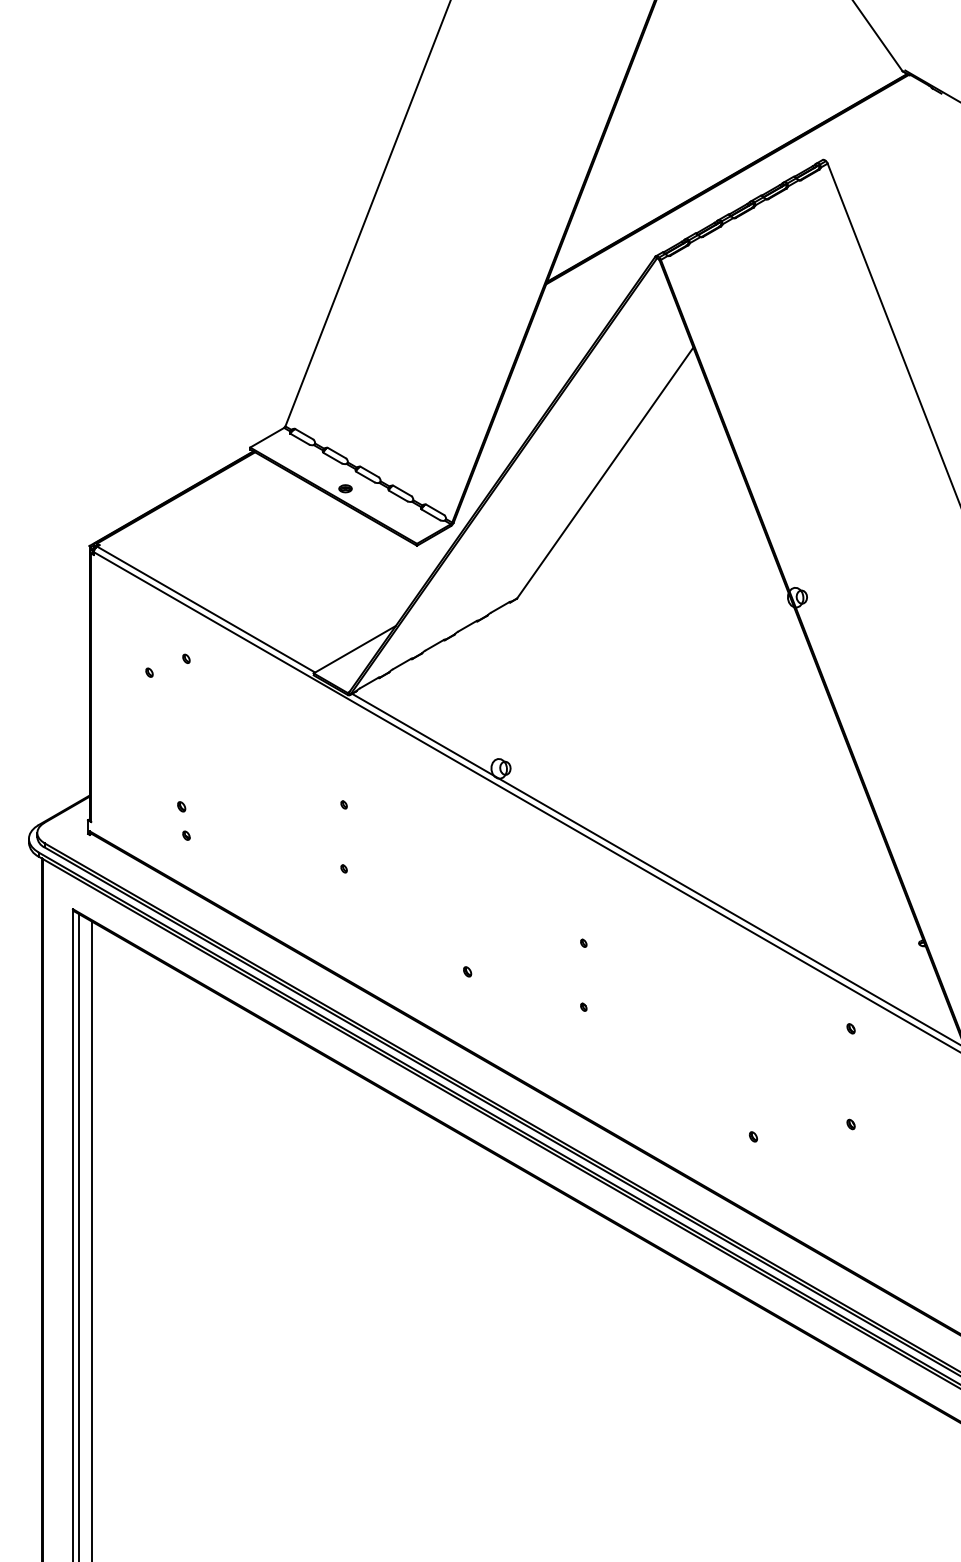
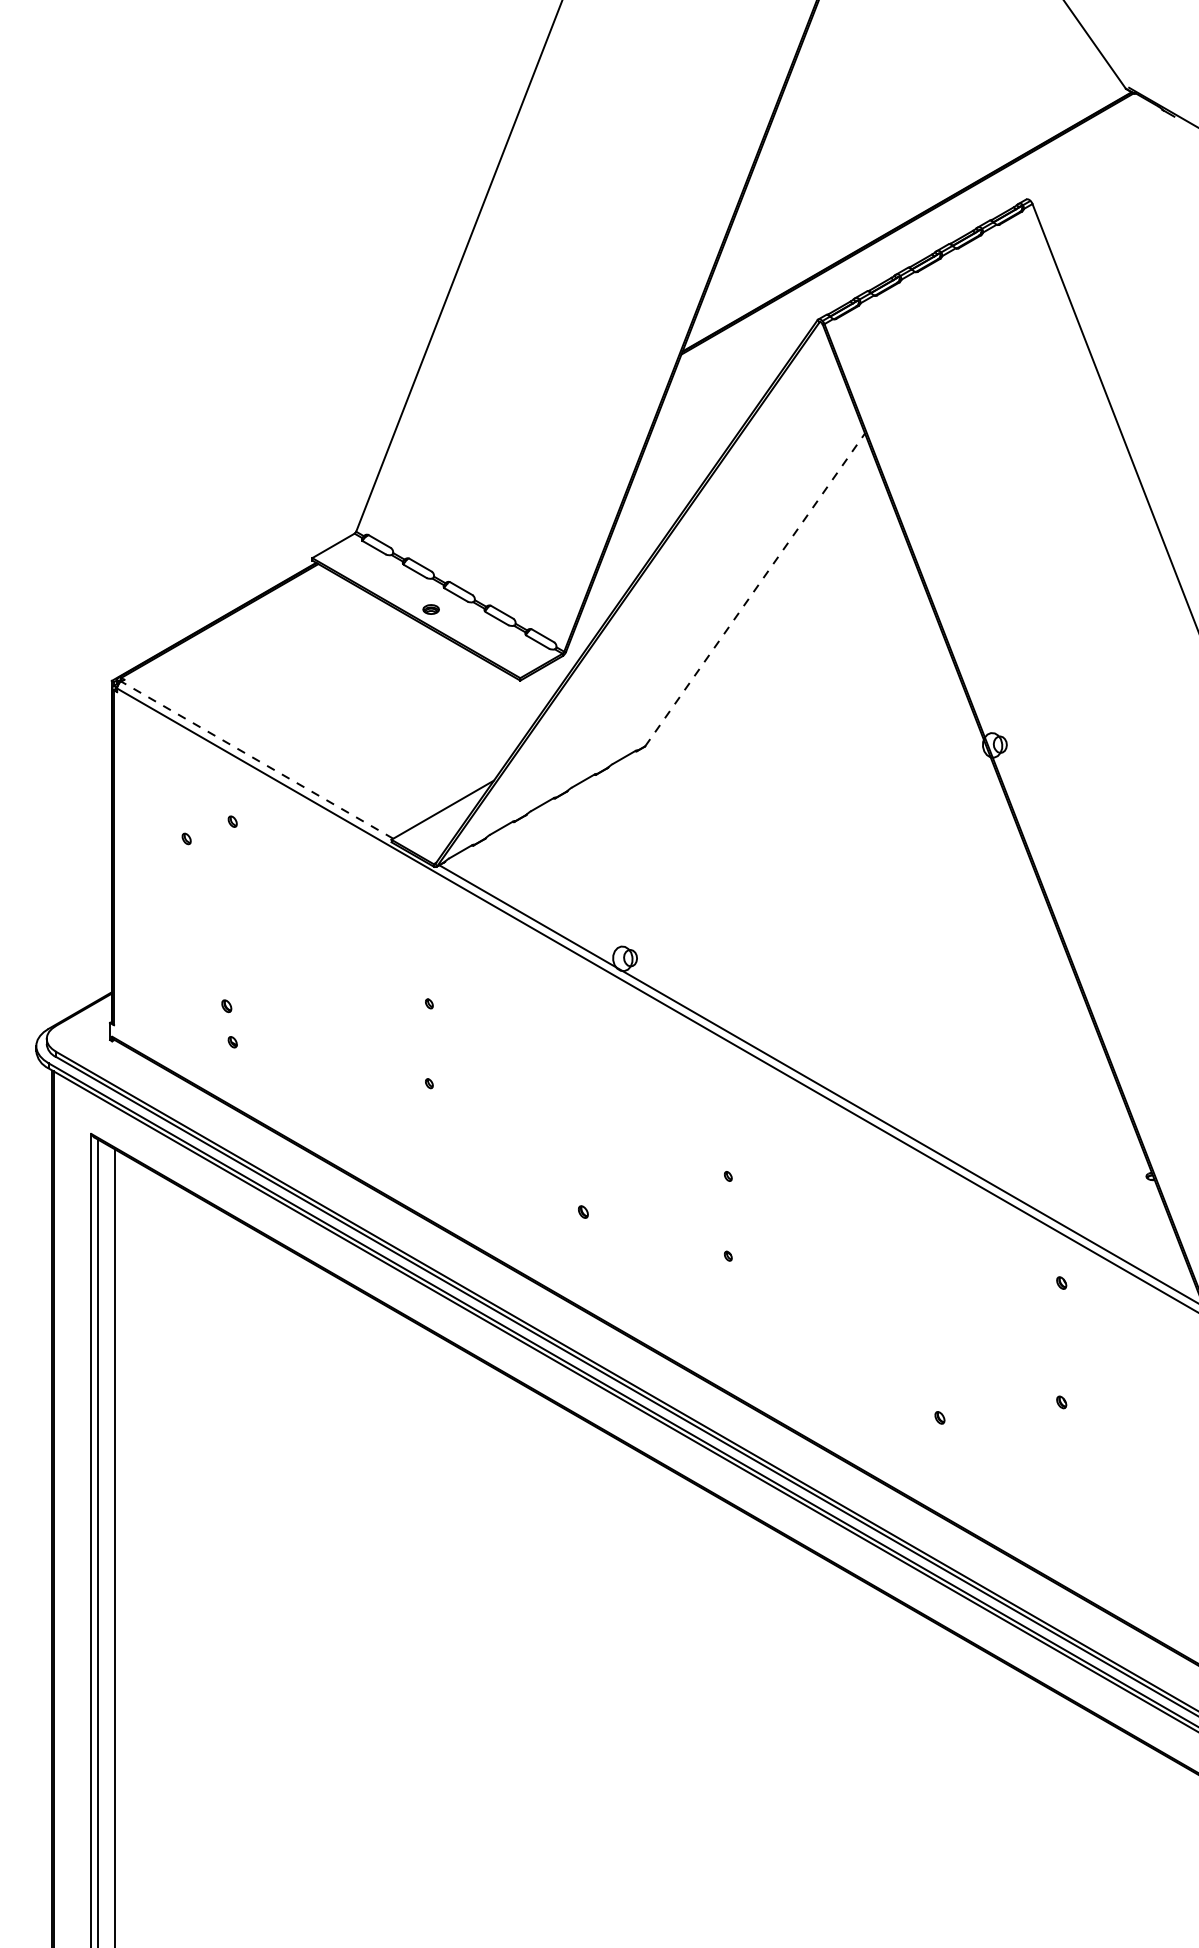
line: (605, 472) -> (755, 589), solid -> dashed
line: (206, 609) -> (257, 760), solid -> dashed

